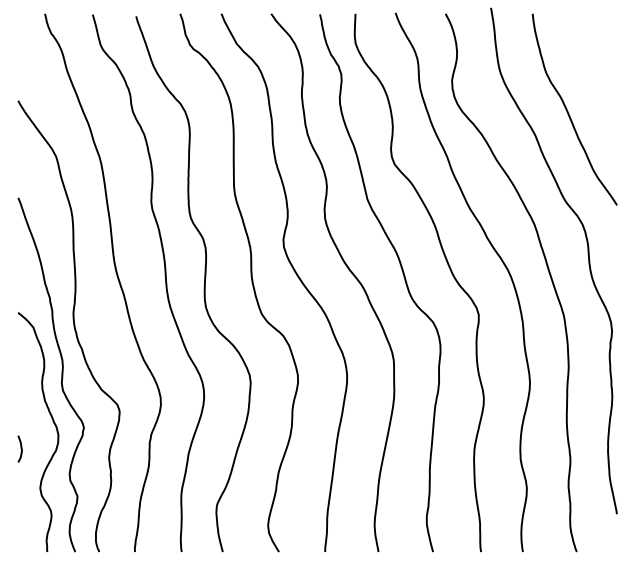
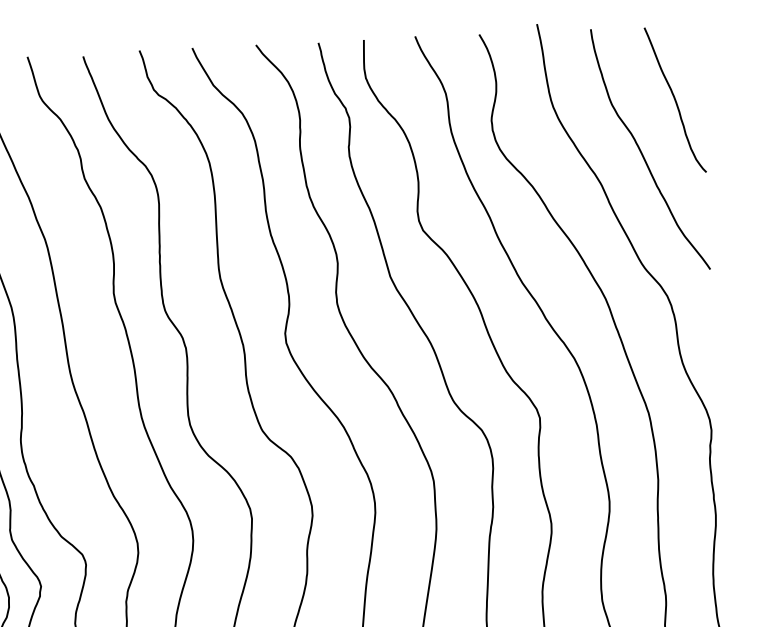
curve: (595, 71) -> (674, 99), added

